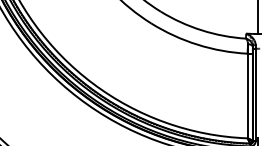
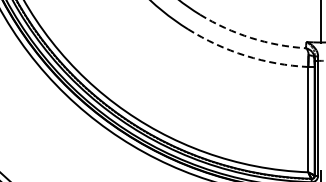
arc: (201, 29) -> (250, 37), solid -> dashed
arc: (197, 44) -> (245, 55), solid -> dashed

